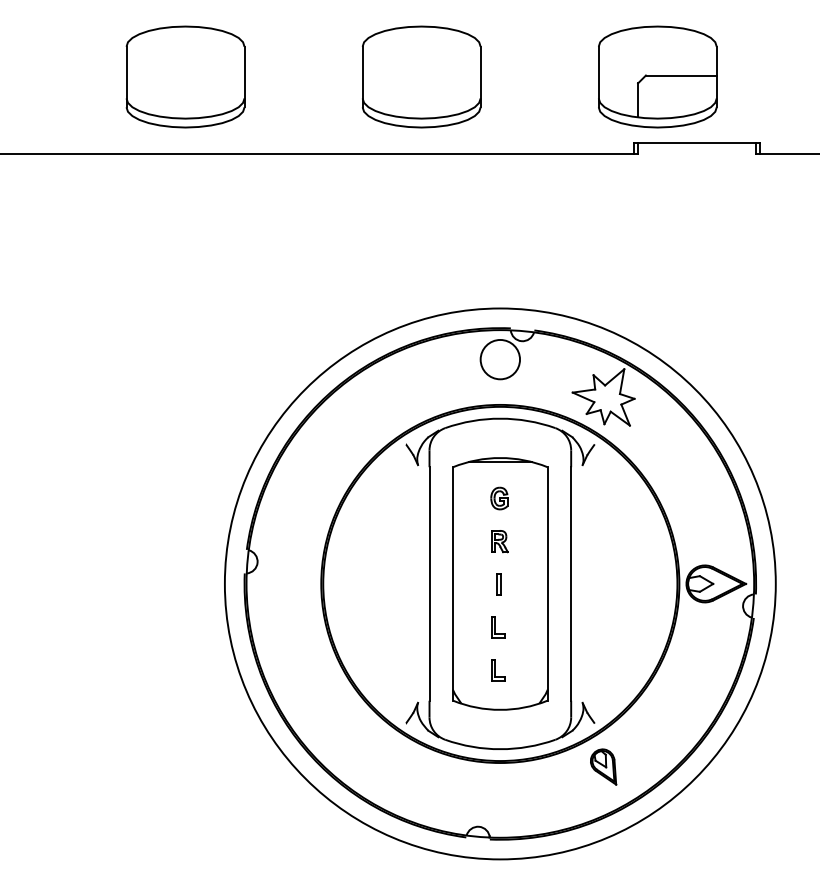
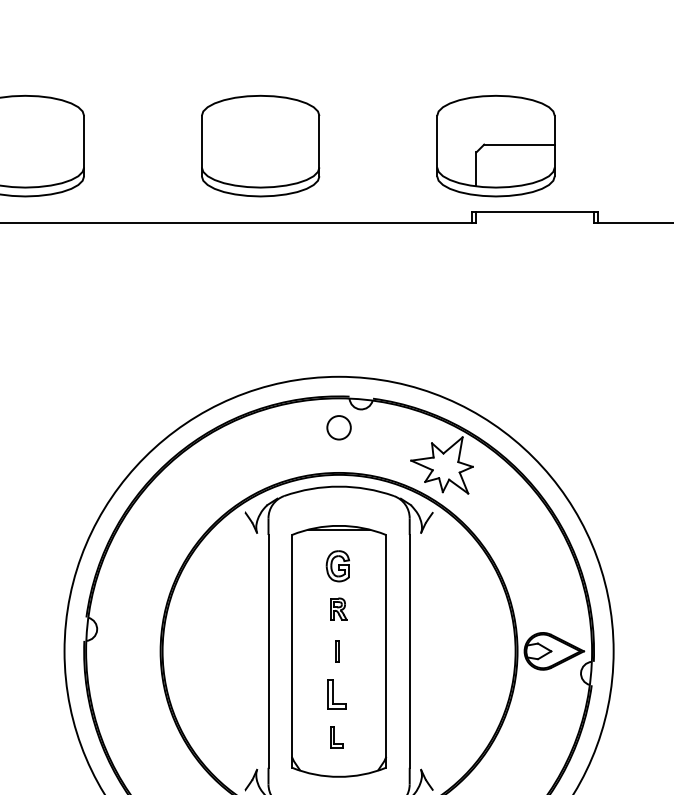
circle: (500, 359) -> (339, 427), size x0.6
part: (499, 498) -> (338, 566), size x1.4
part: (498, 627) -> (337, 694), size x1.4

